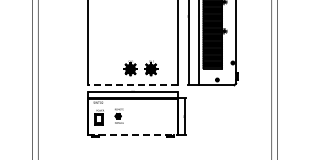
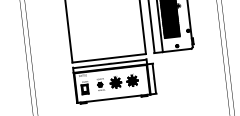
part: (140, 68) -> (123, 81), moved
line: (132, 85) -> (108, 58), dashed -> solid
line: (132, 135) -> (113, 99), dashed -> solid

